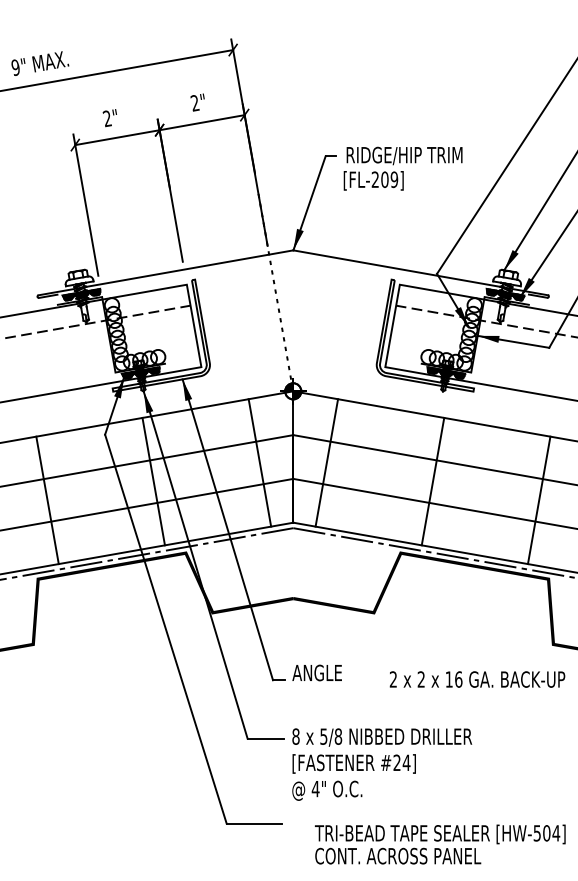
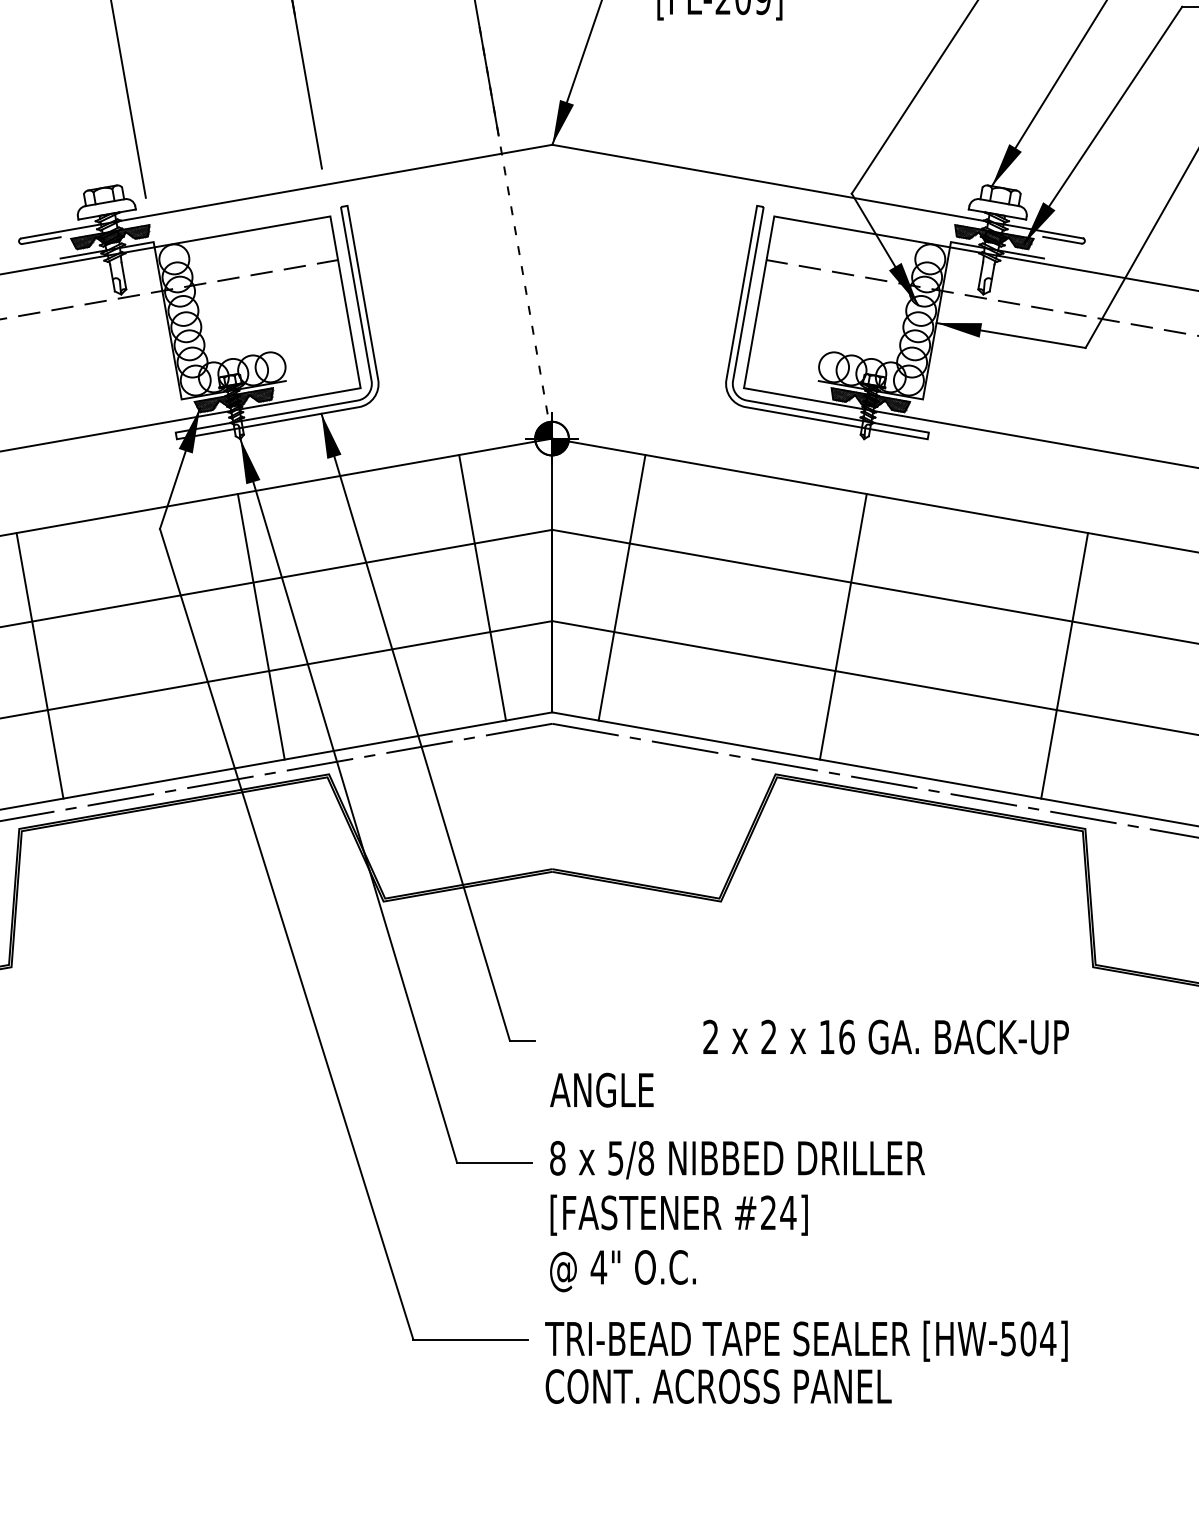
text: (316, 672) -> (600, 1089), moved
text: (477, 679) -> (886, 1037), moved
text: (440, 844) -> (806, 1362), moved

